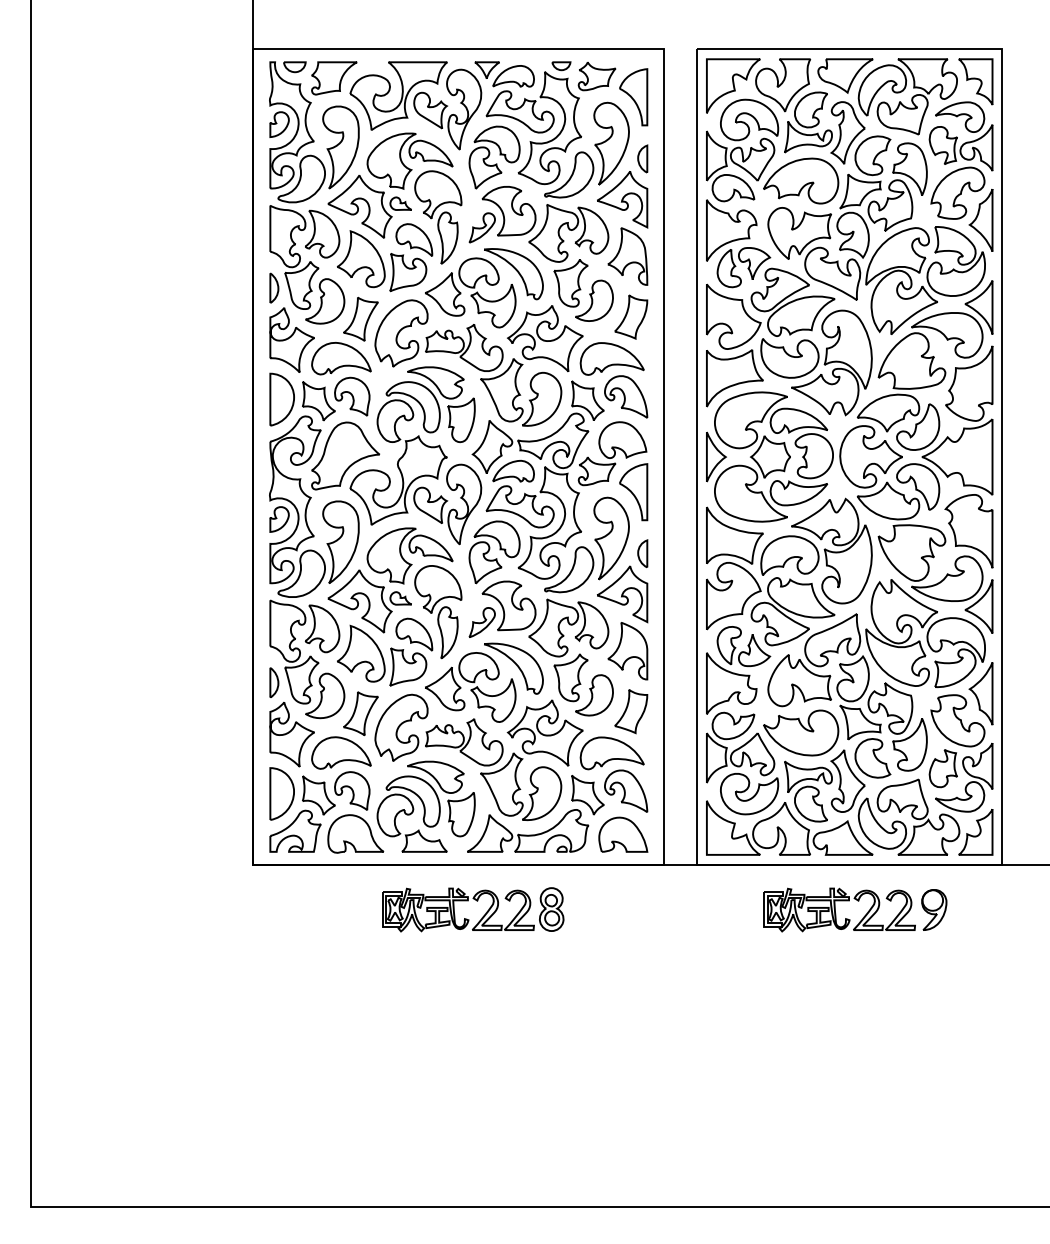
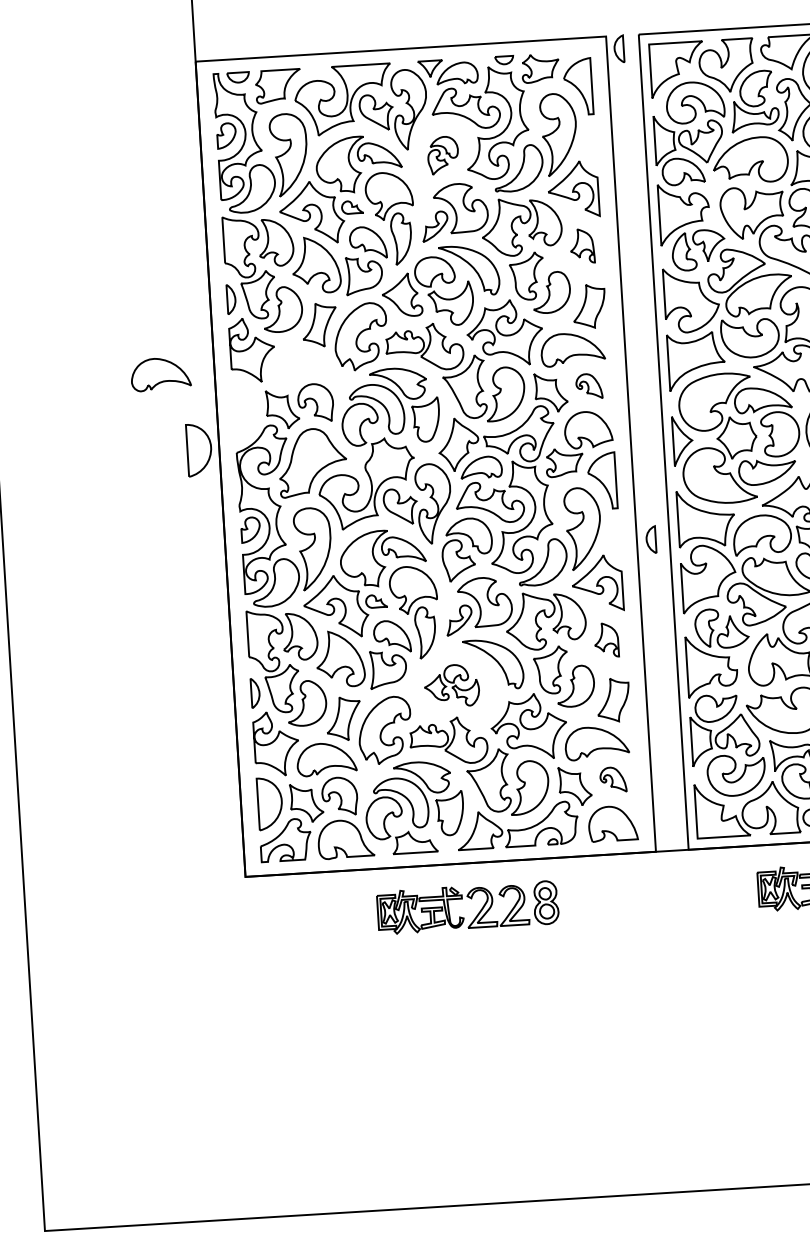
part: (494, 157) -> (443, 155), size x0.6
part: (642, 158) -> (618, 48), moved
part: (627, 256) -> (581, 246), size x0.6
part: (341, 358) -> (160, 374), moved
part: (626, 396) -> (589, 386), size x0.6
part: (281, 399) -> (198, 450), moved
part: (642, 553) -> (650, 539), moved
part: (627, 651) -> (606, 640), size x0.6
part: (470, 687) -> (451, 686), size x0.6
part: (626, 790) -> (613, 779), size x0.6

